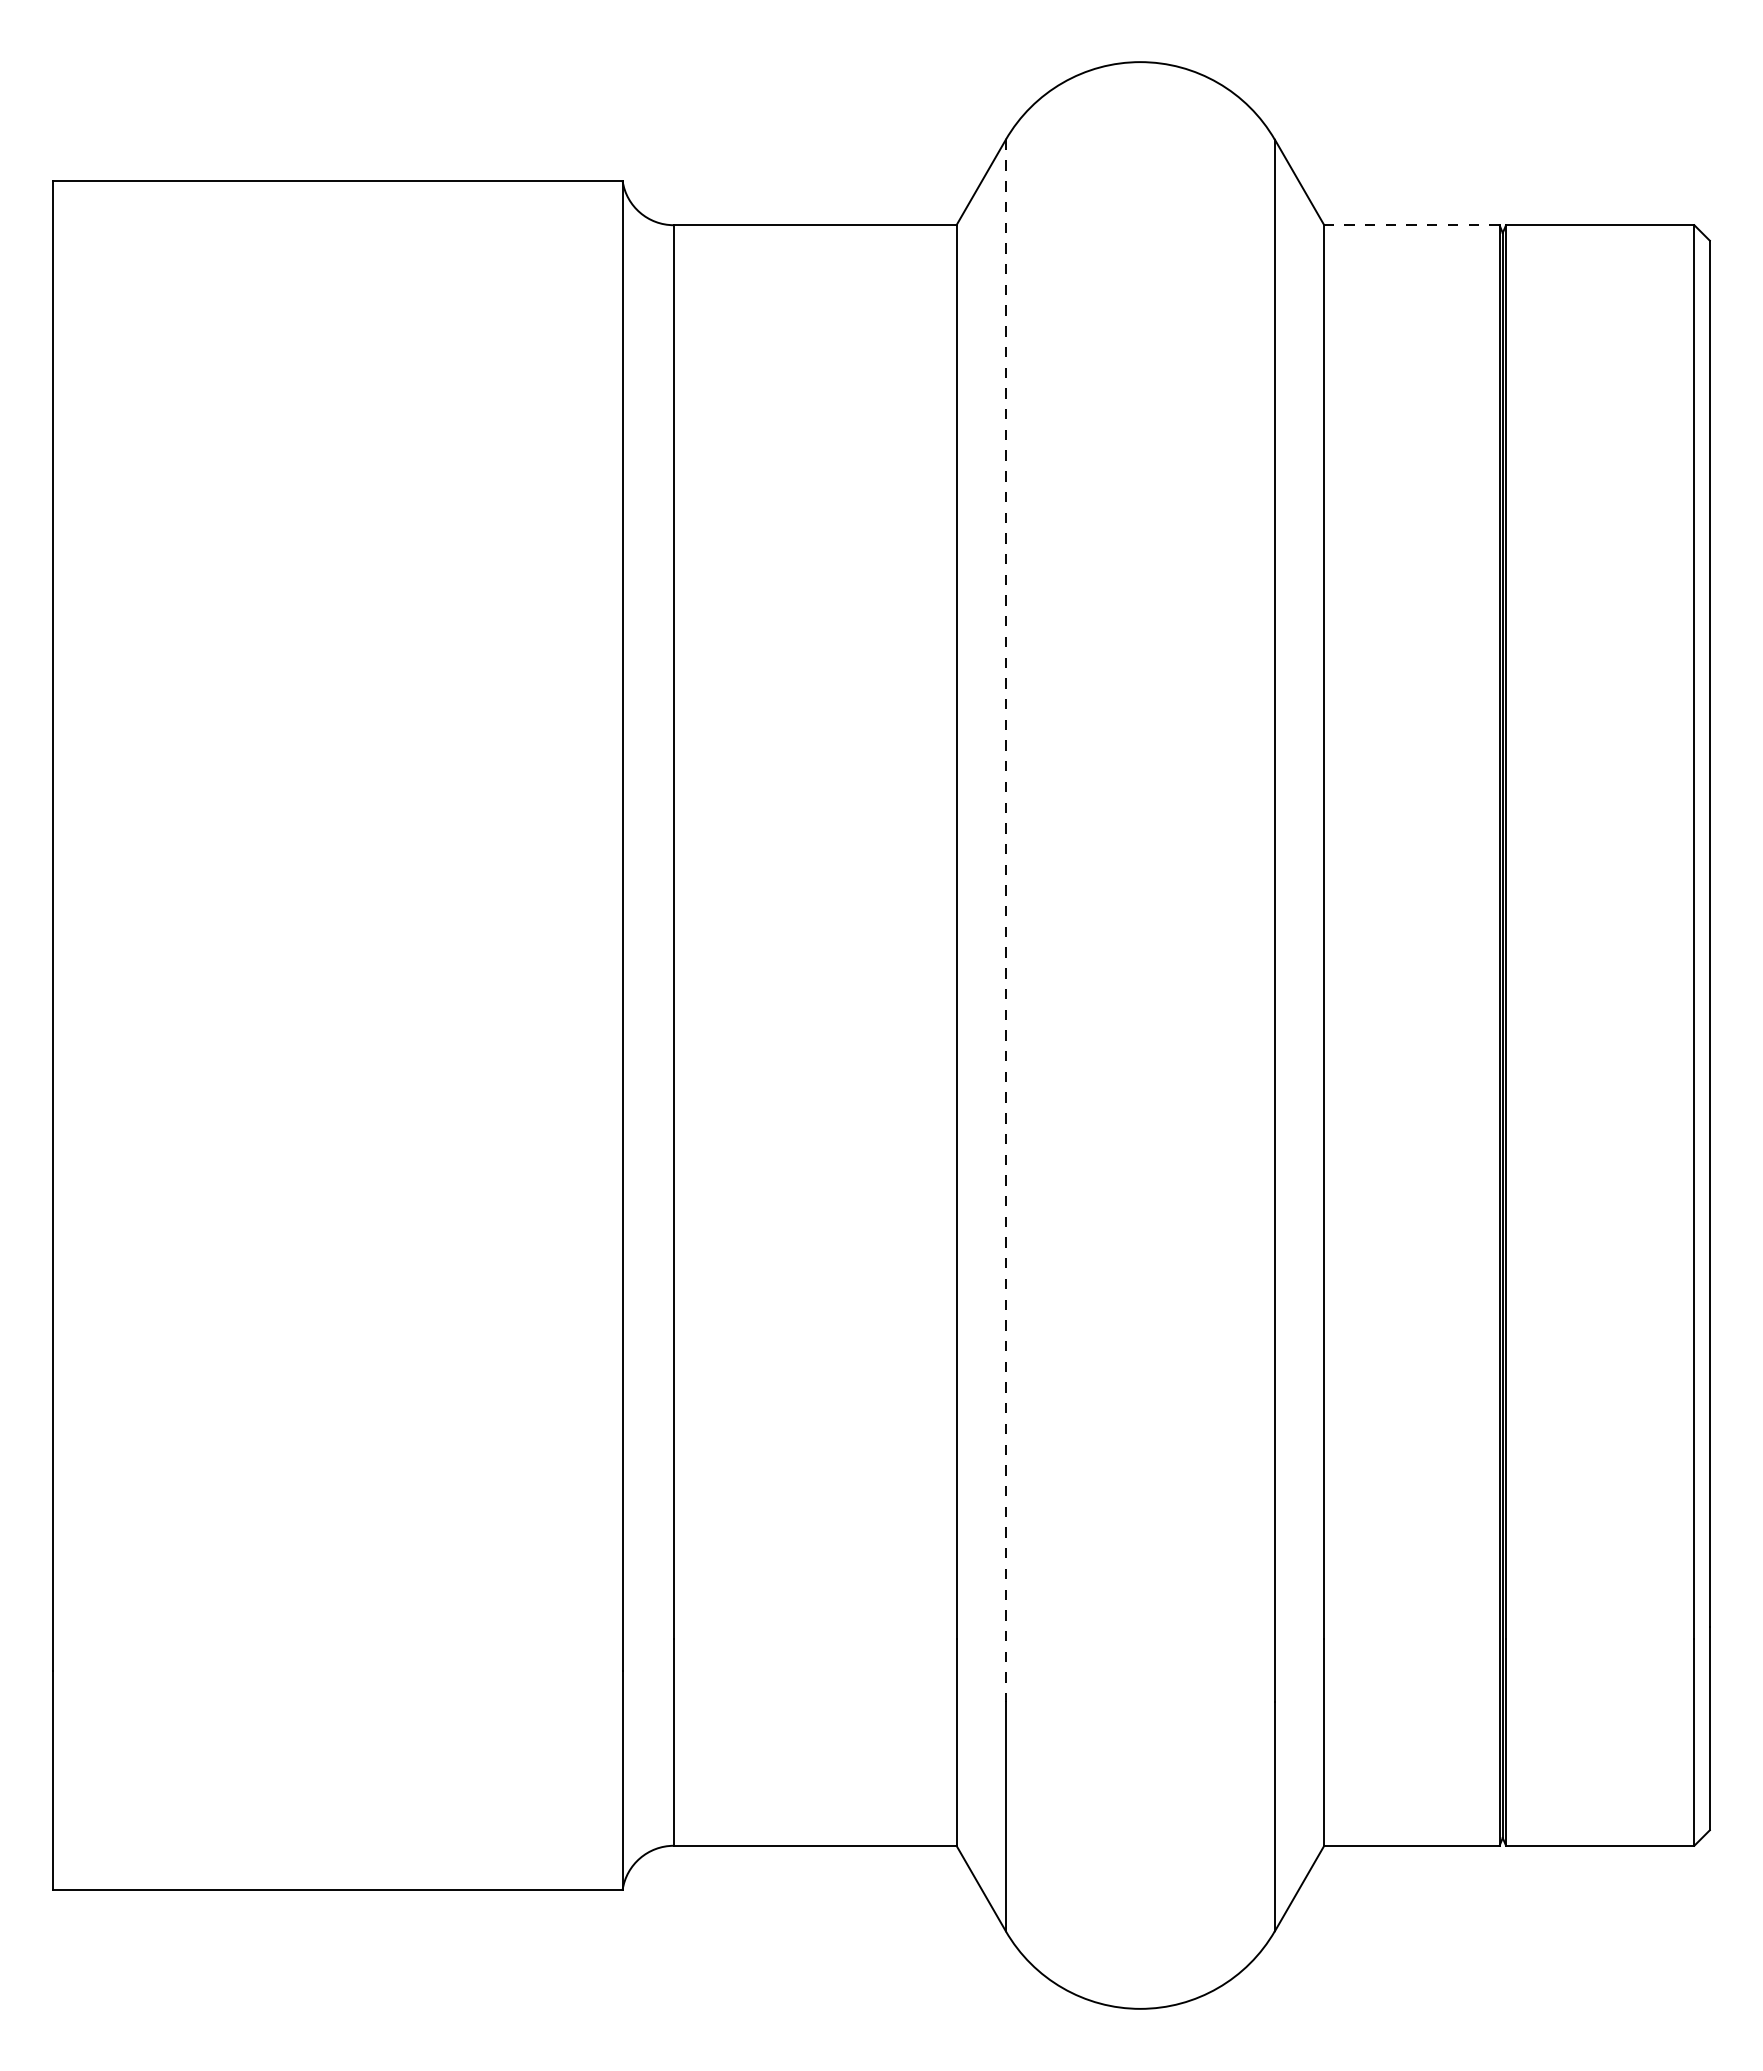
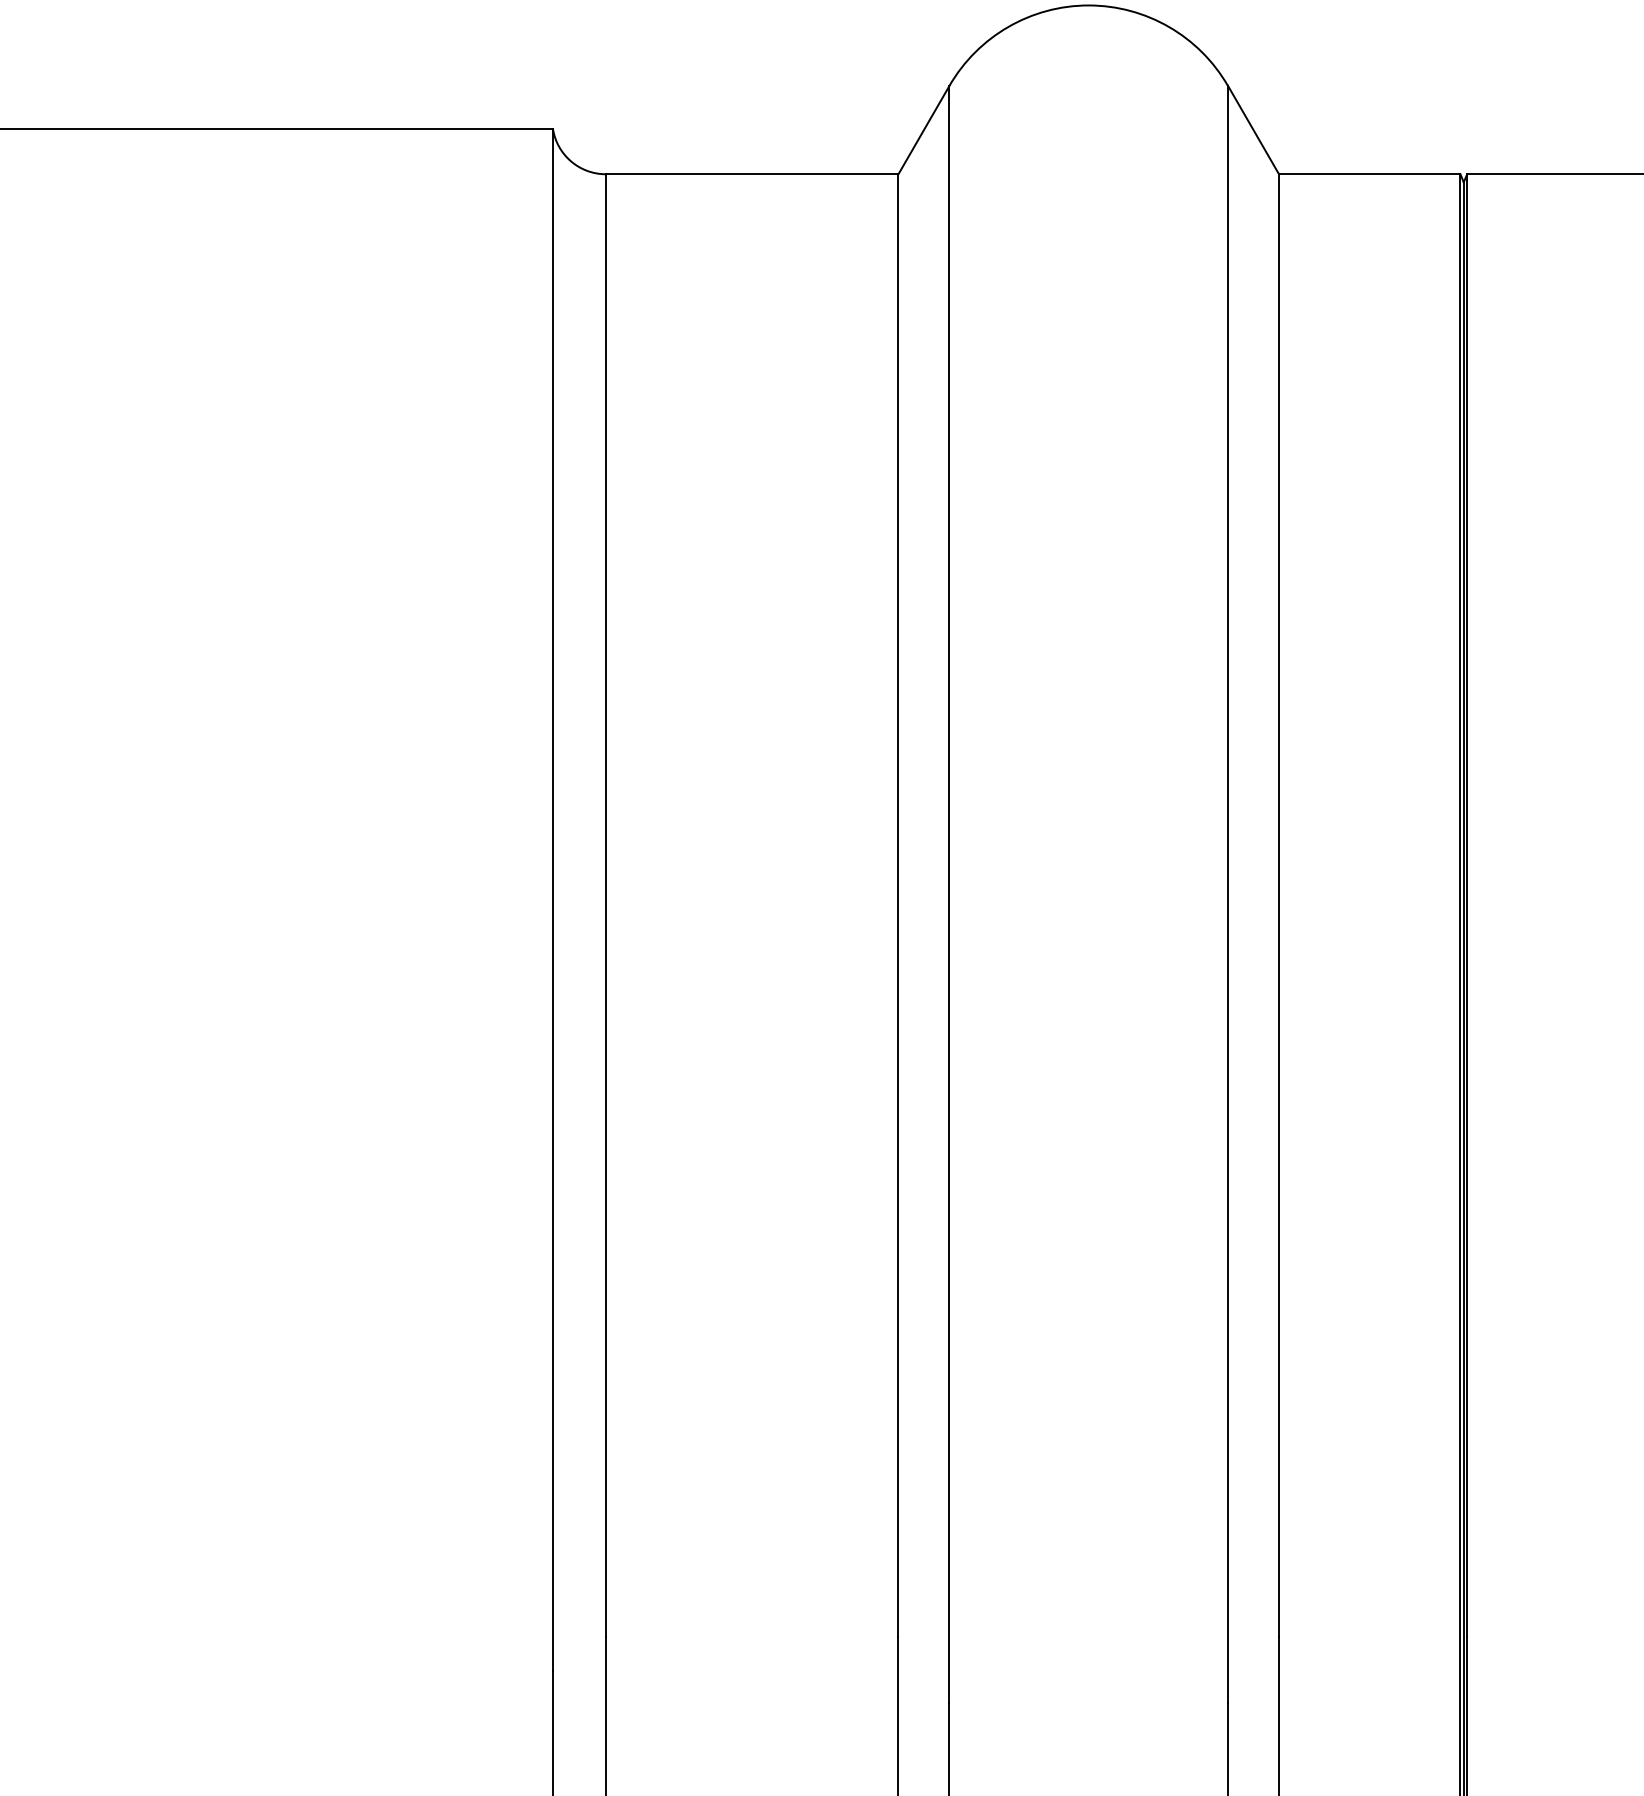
line: (1411, 225) -> (1369, 174), dashed -> solid
line: (1005, 921) -> (949, 894), dashed -> solid

